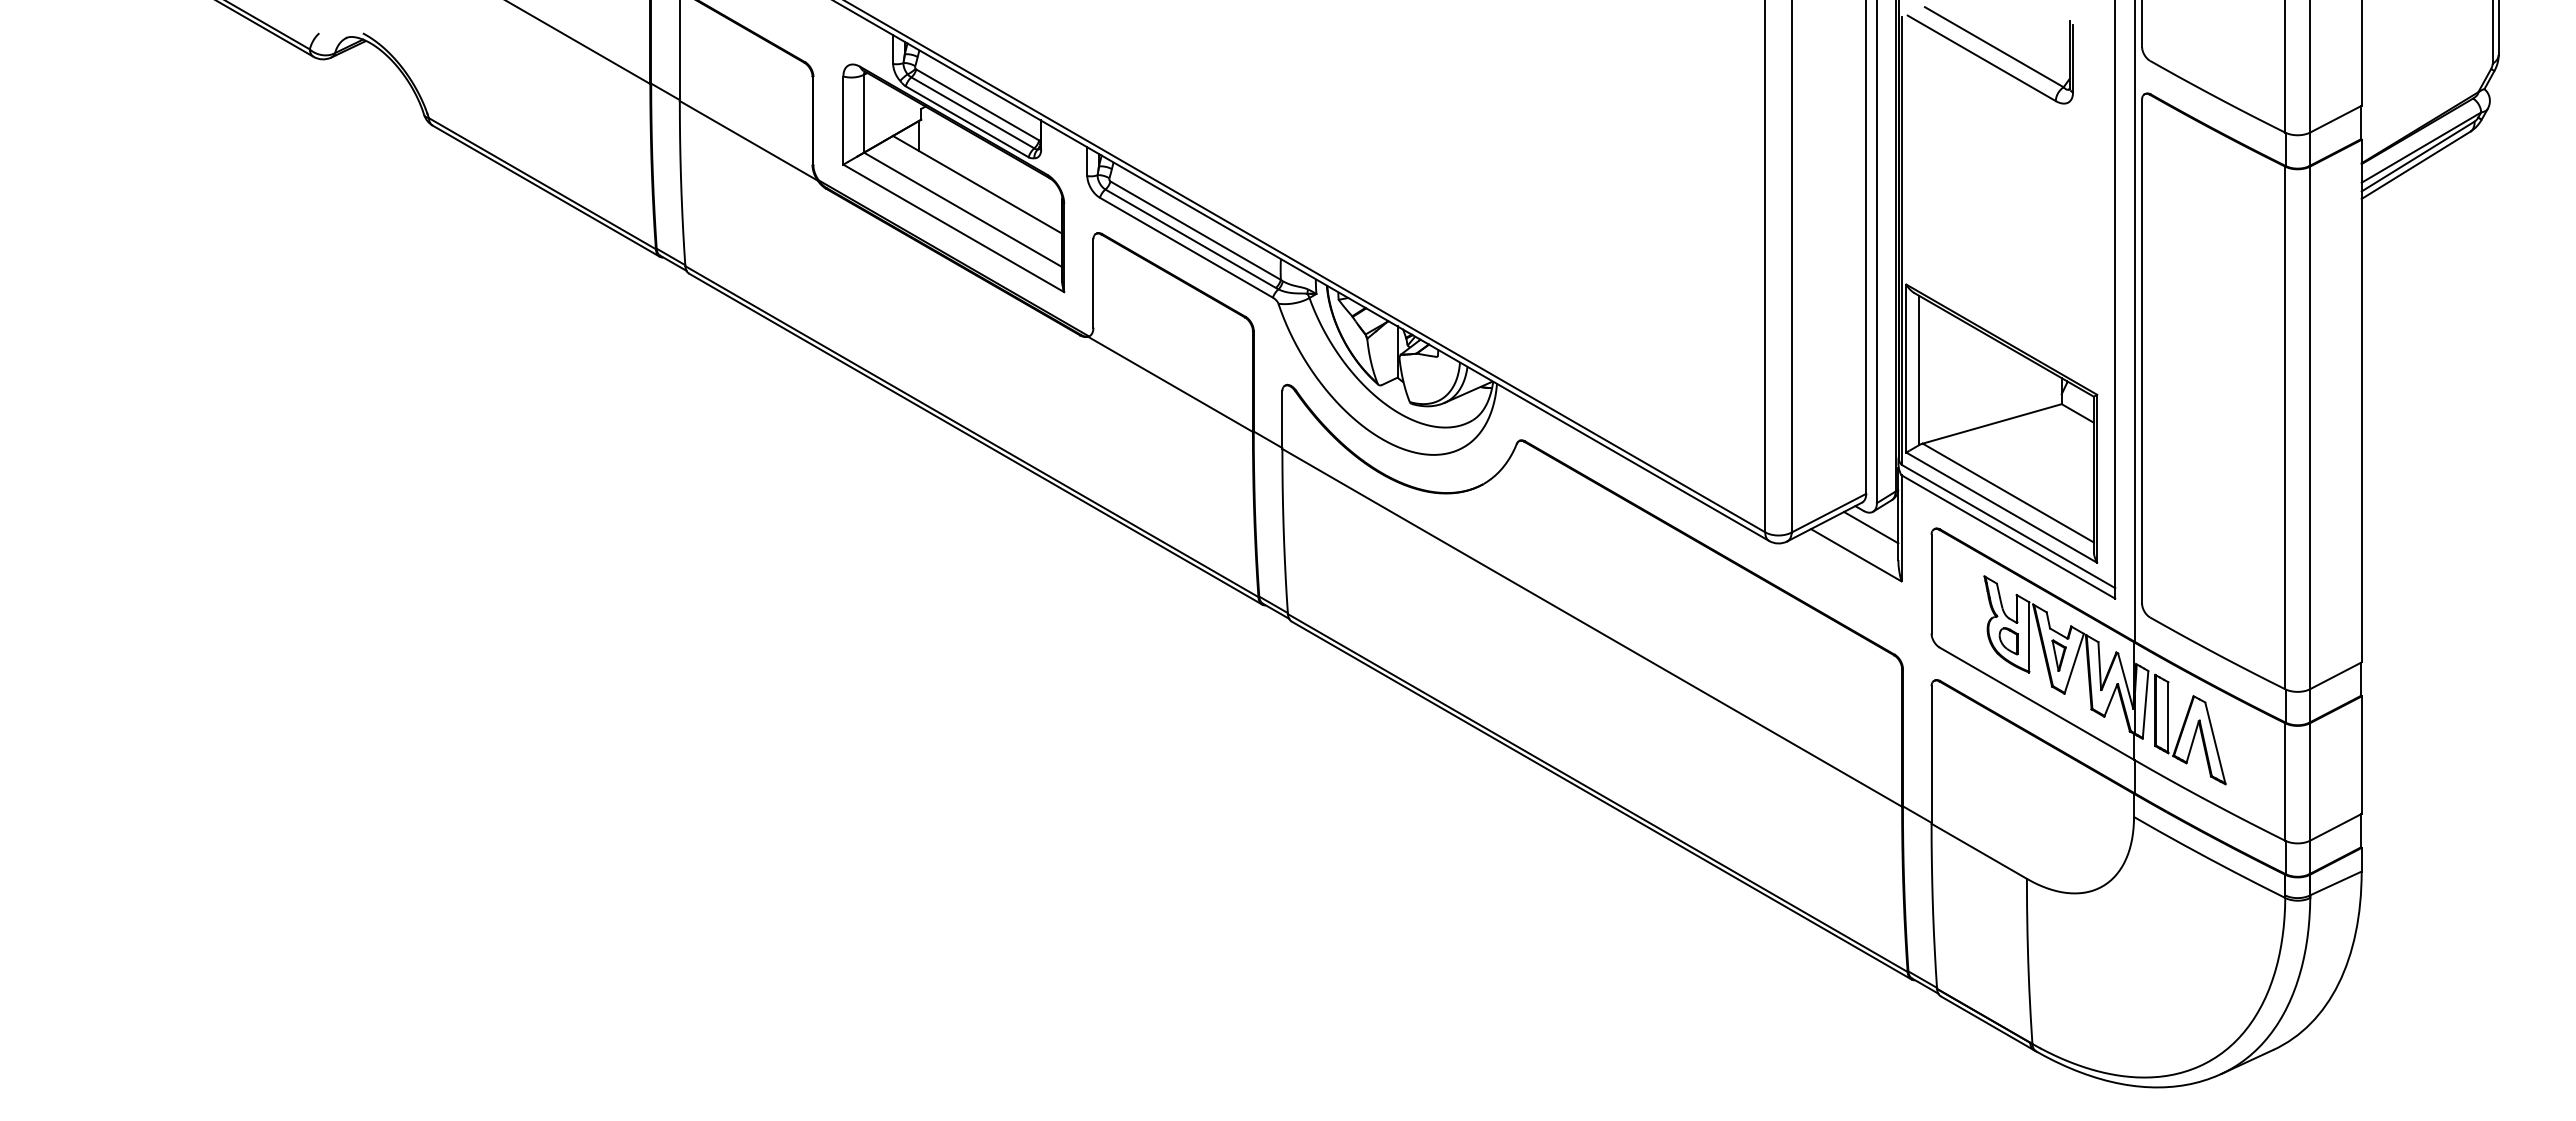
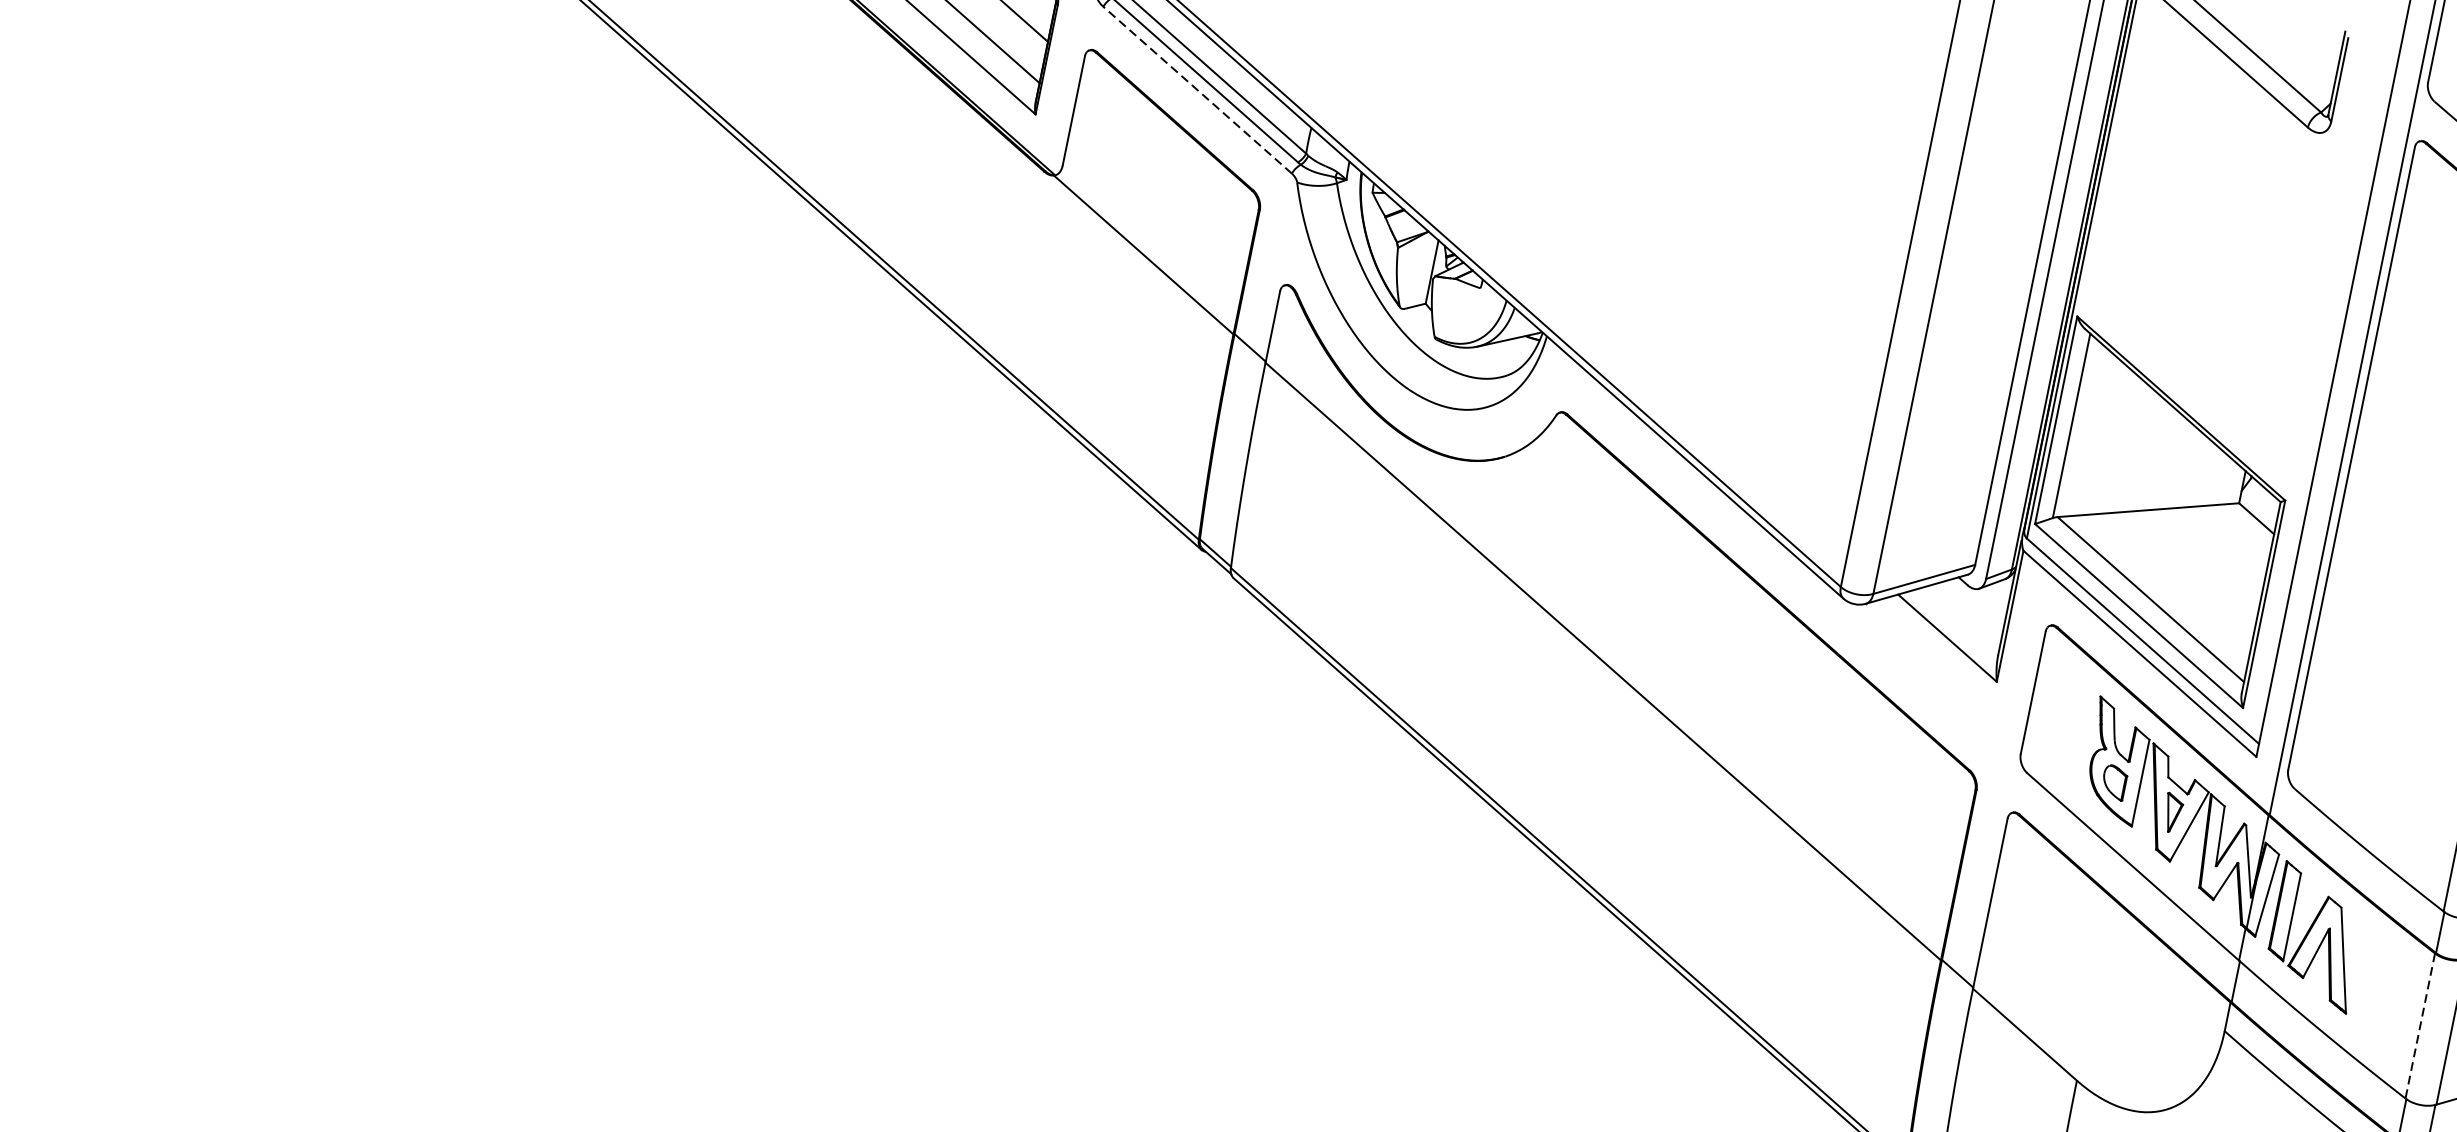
line: (1186, 247) -> (1197, 89), solid -> dashed
line: (1871, 527) -> (1973, 607), removed
line: (2285, 782) -> (2420, 1026), solid -> dashed

